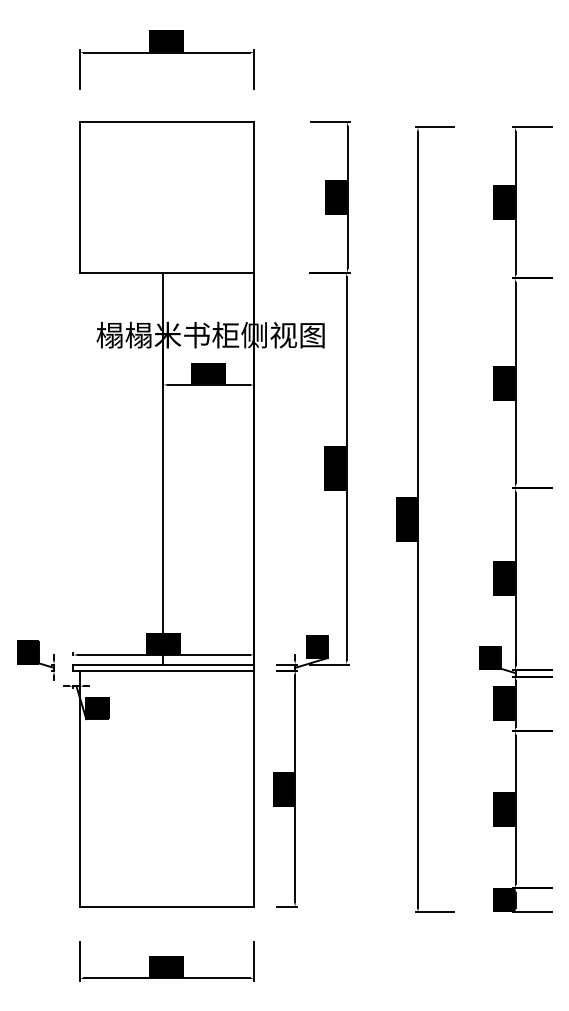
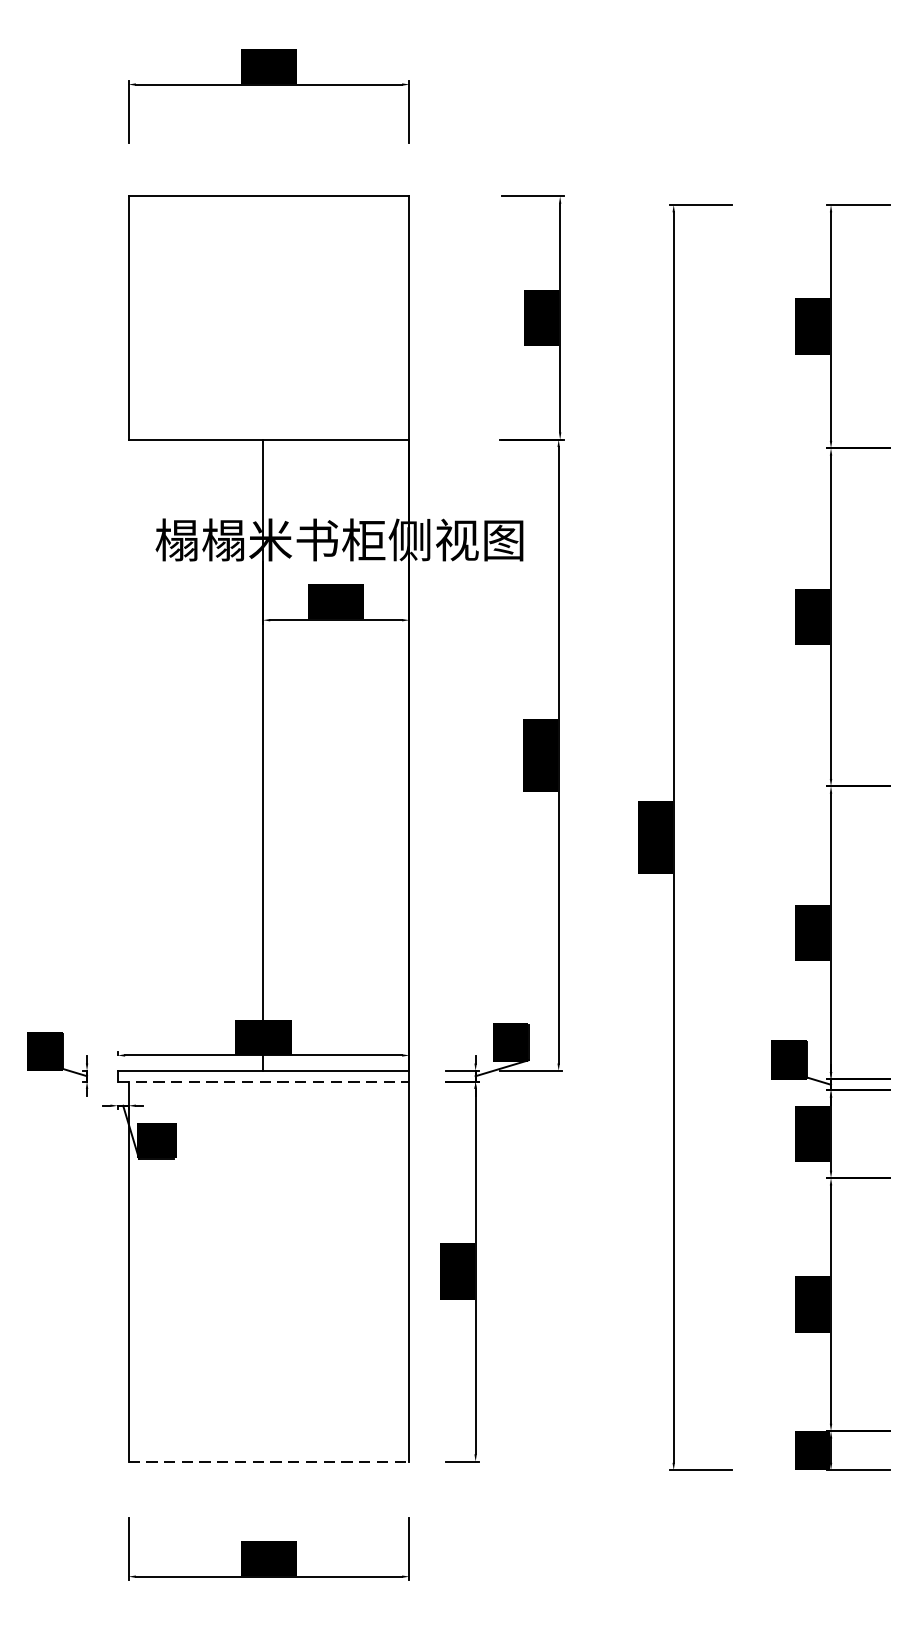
line: (164, 671) -> (265, 1082), solid -> dashed
line: (167, 907) -> (269, 1462), solid -> dashed

